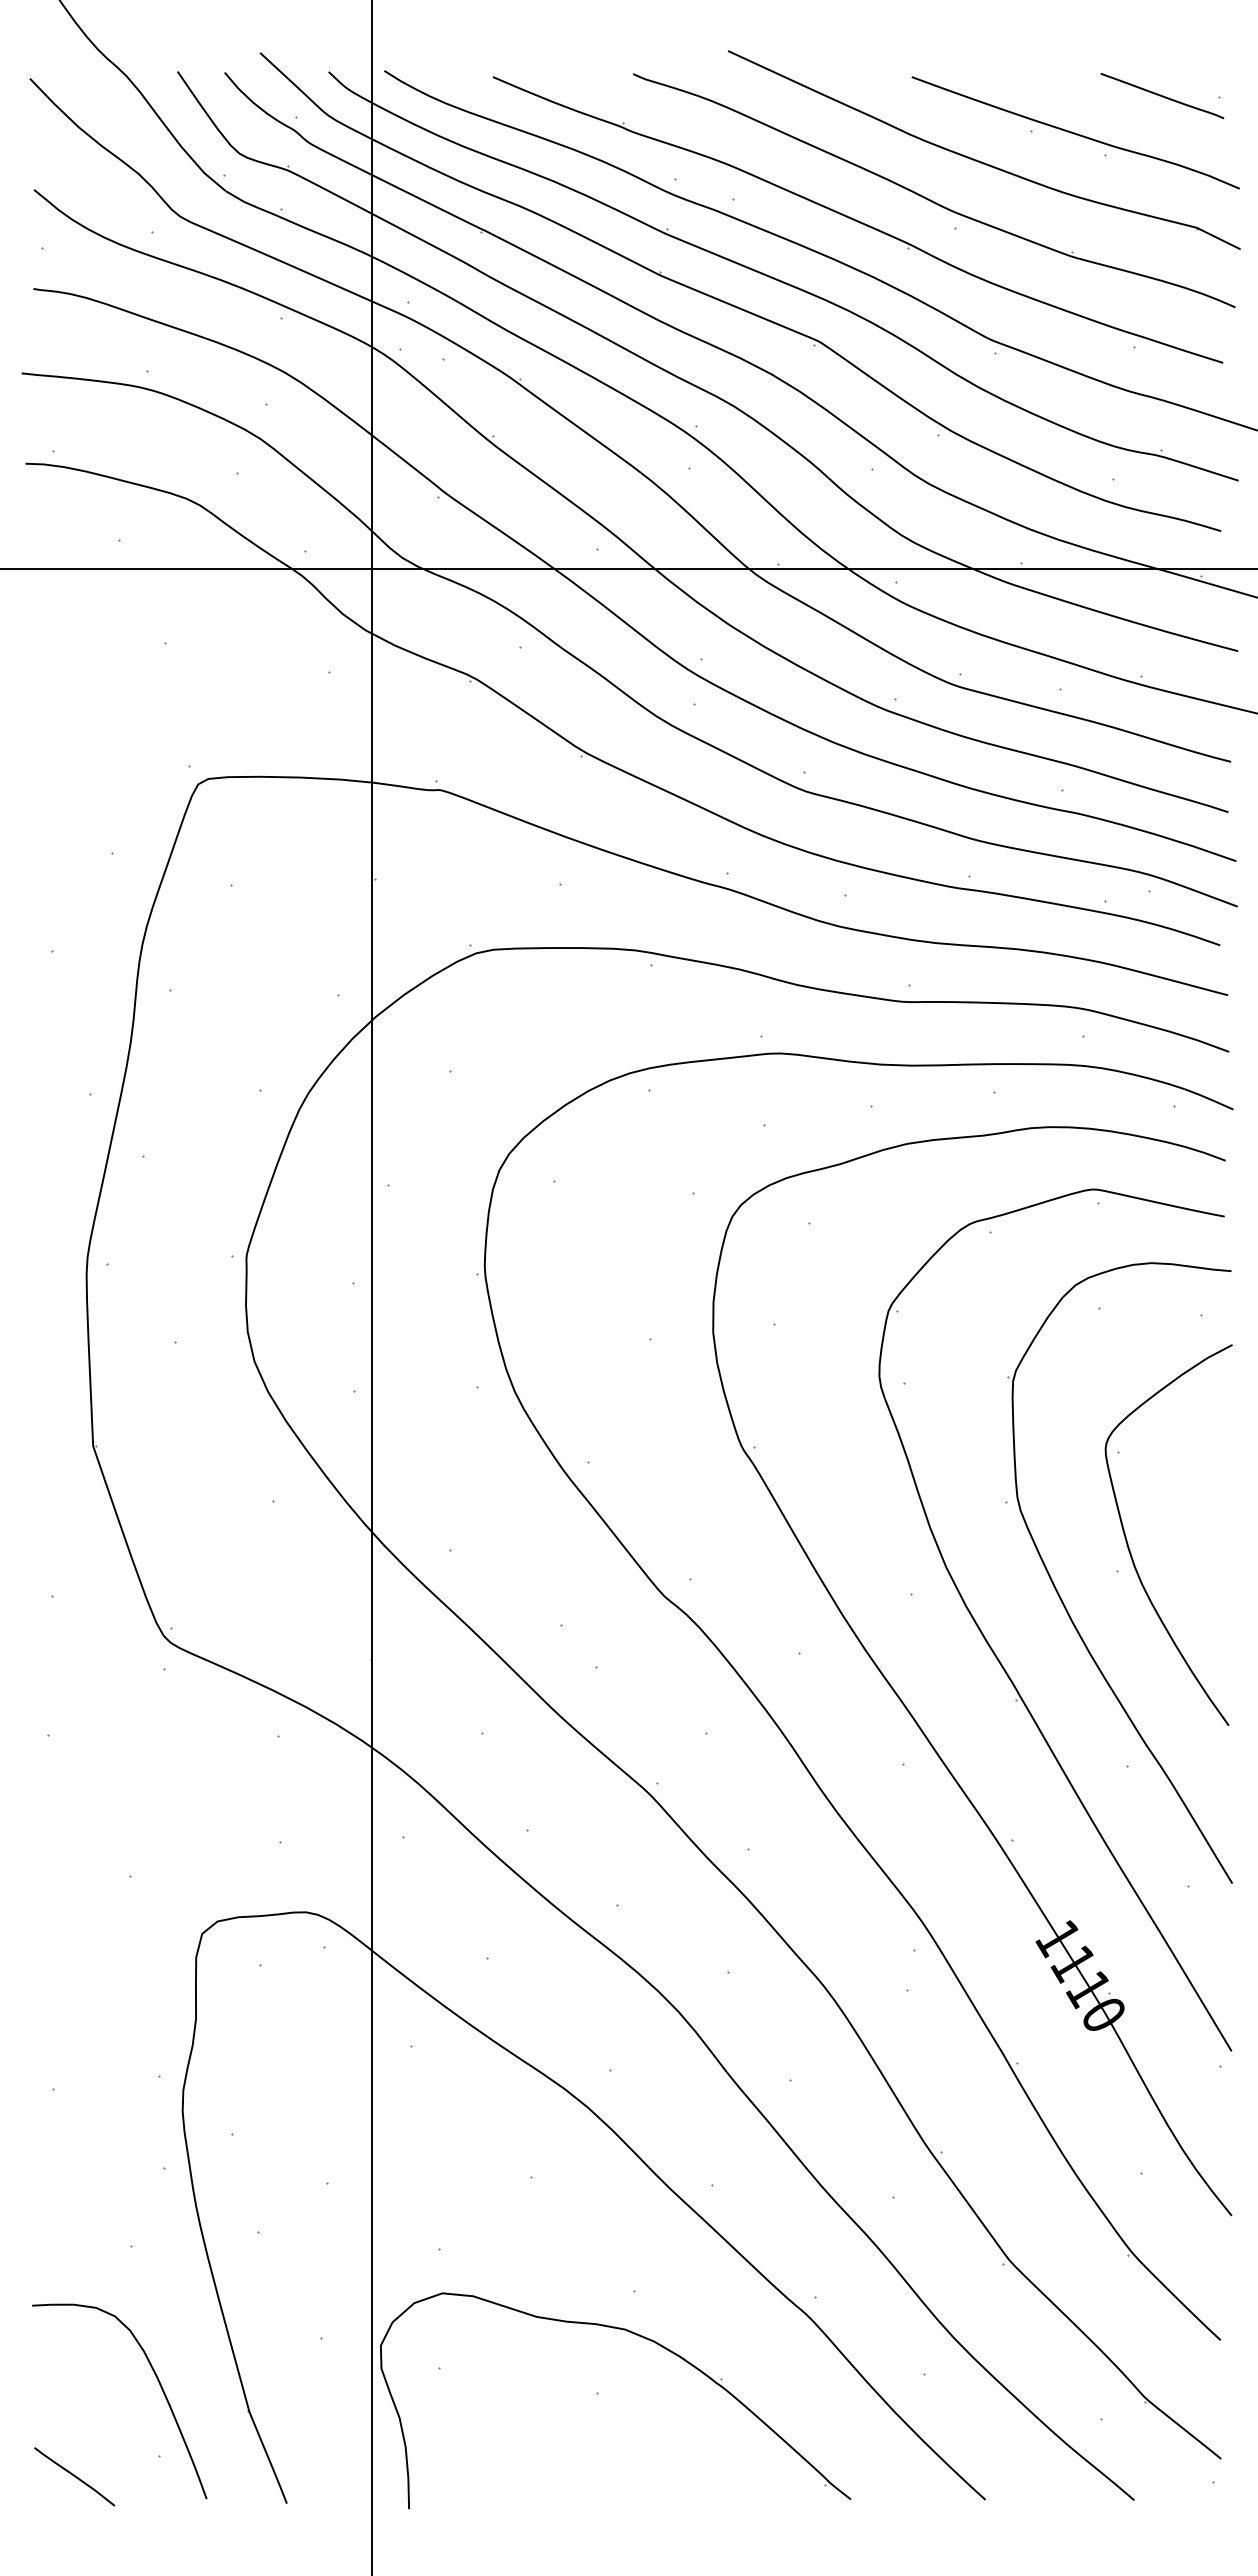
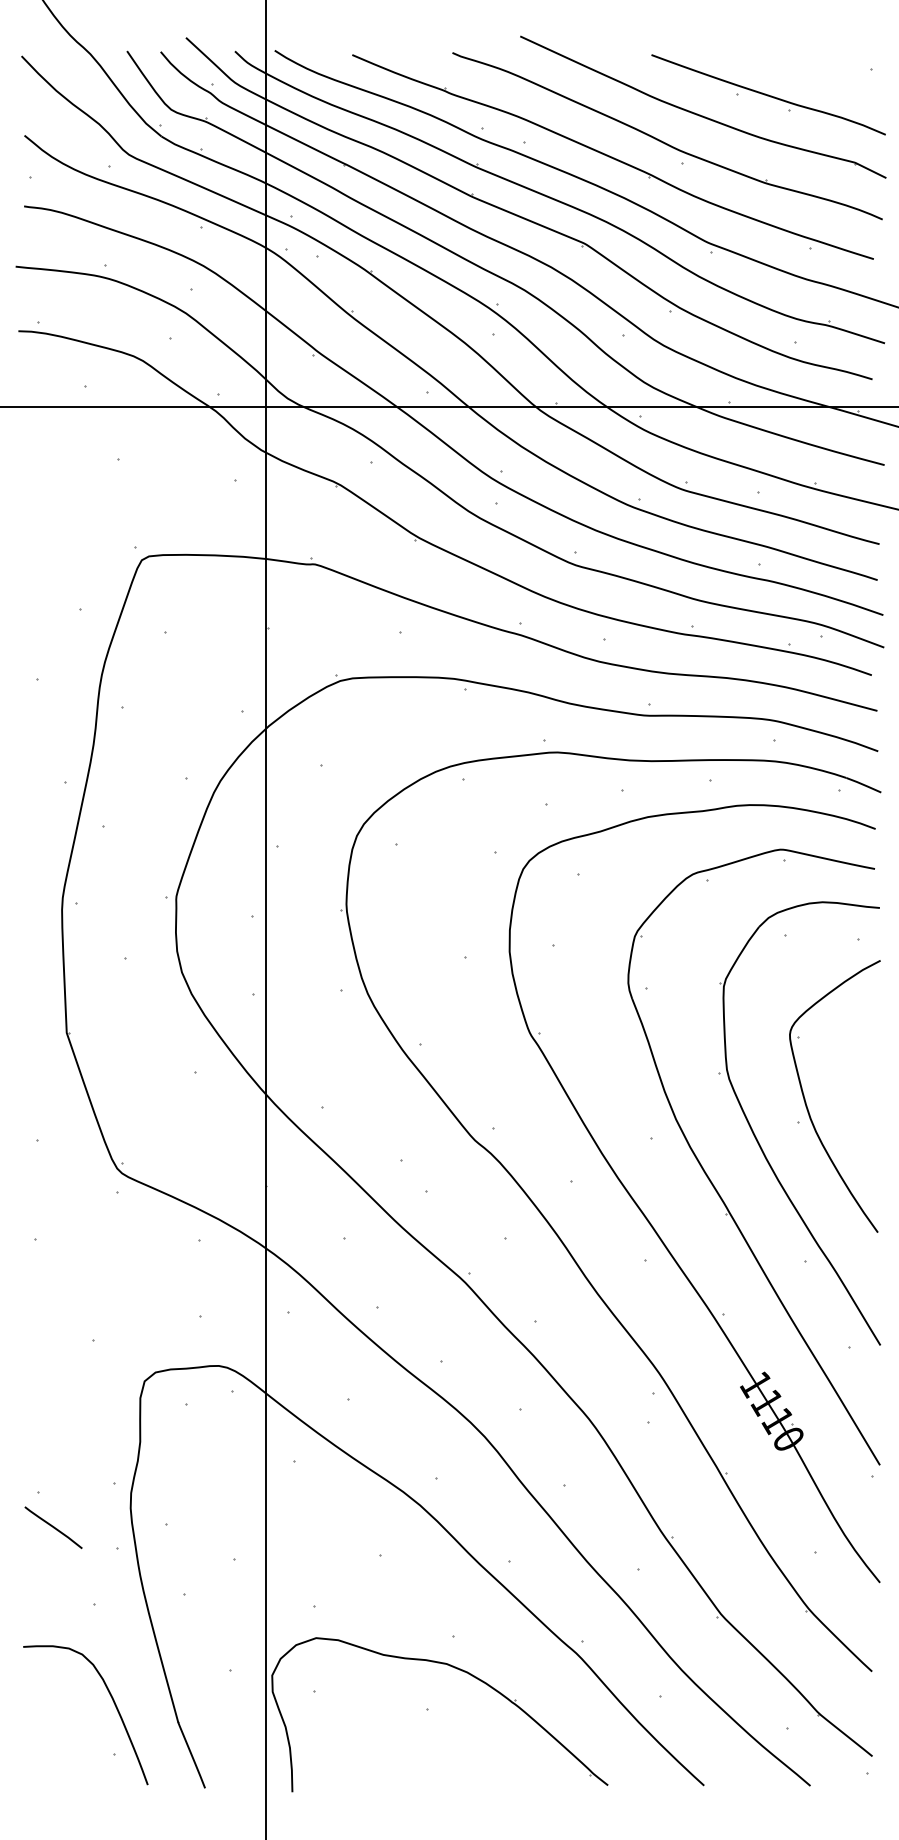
line: (1162, 96) -> (830, 68), removed
curve: (74, 2476) -> (53, 1527), moved

